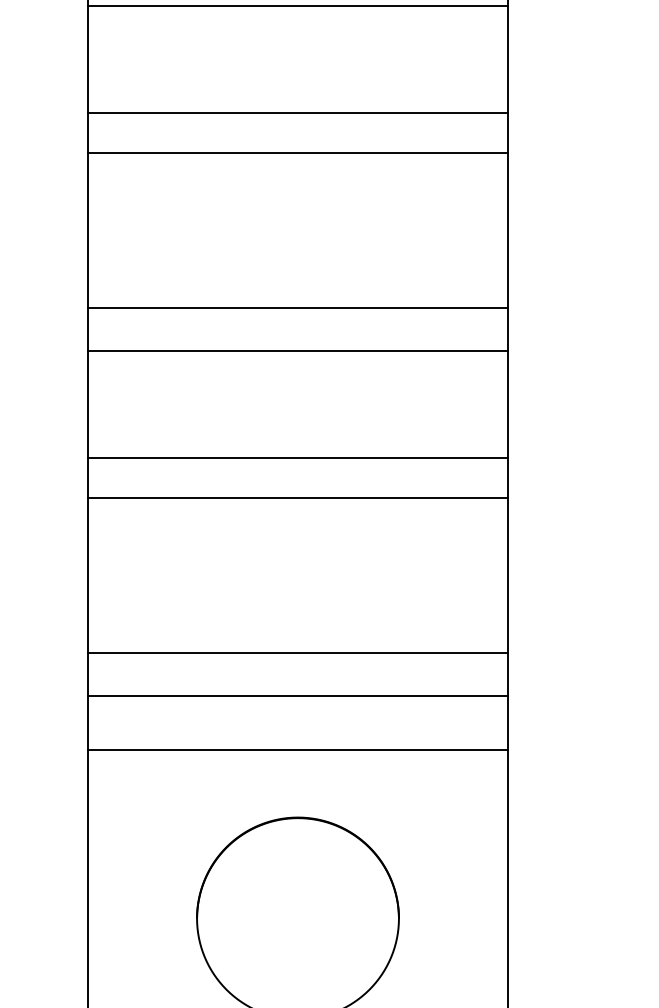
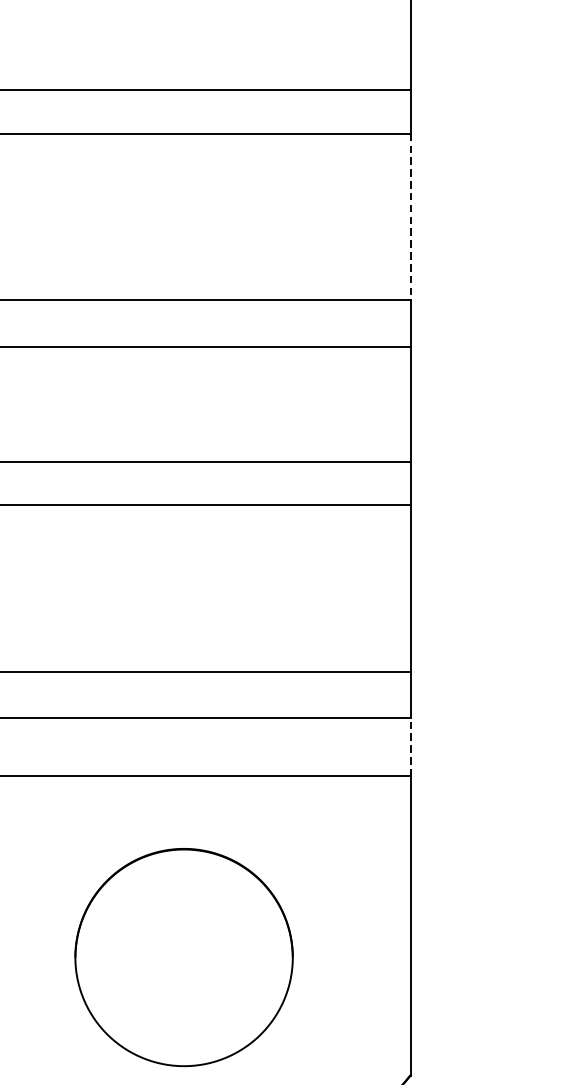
line: (508, 231) -> (410, 217), solid -> dashed
line: (508, 722) -> (410, 746), solid -> dashed

